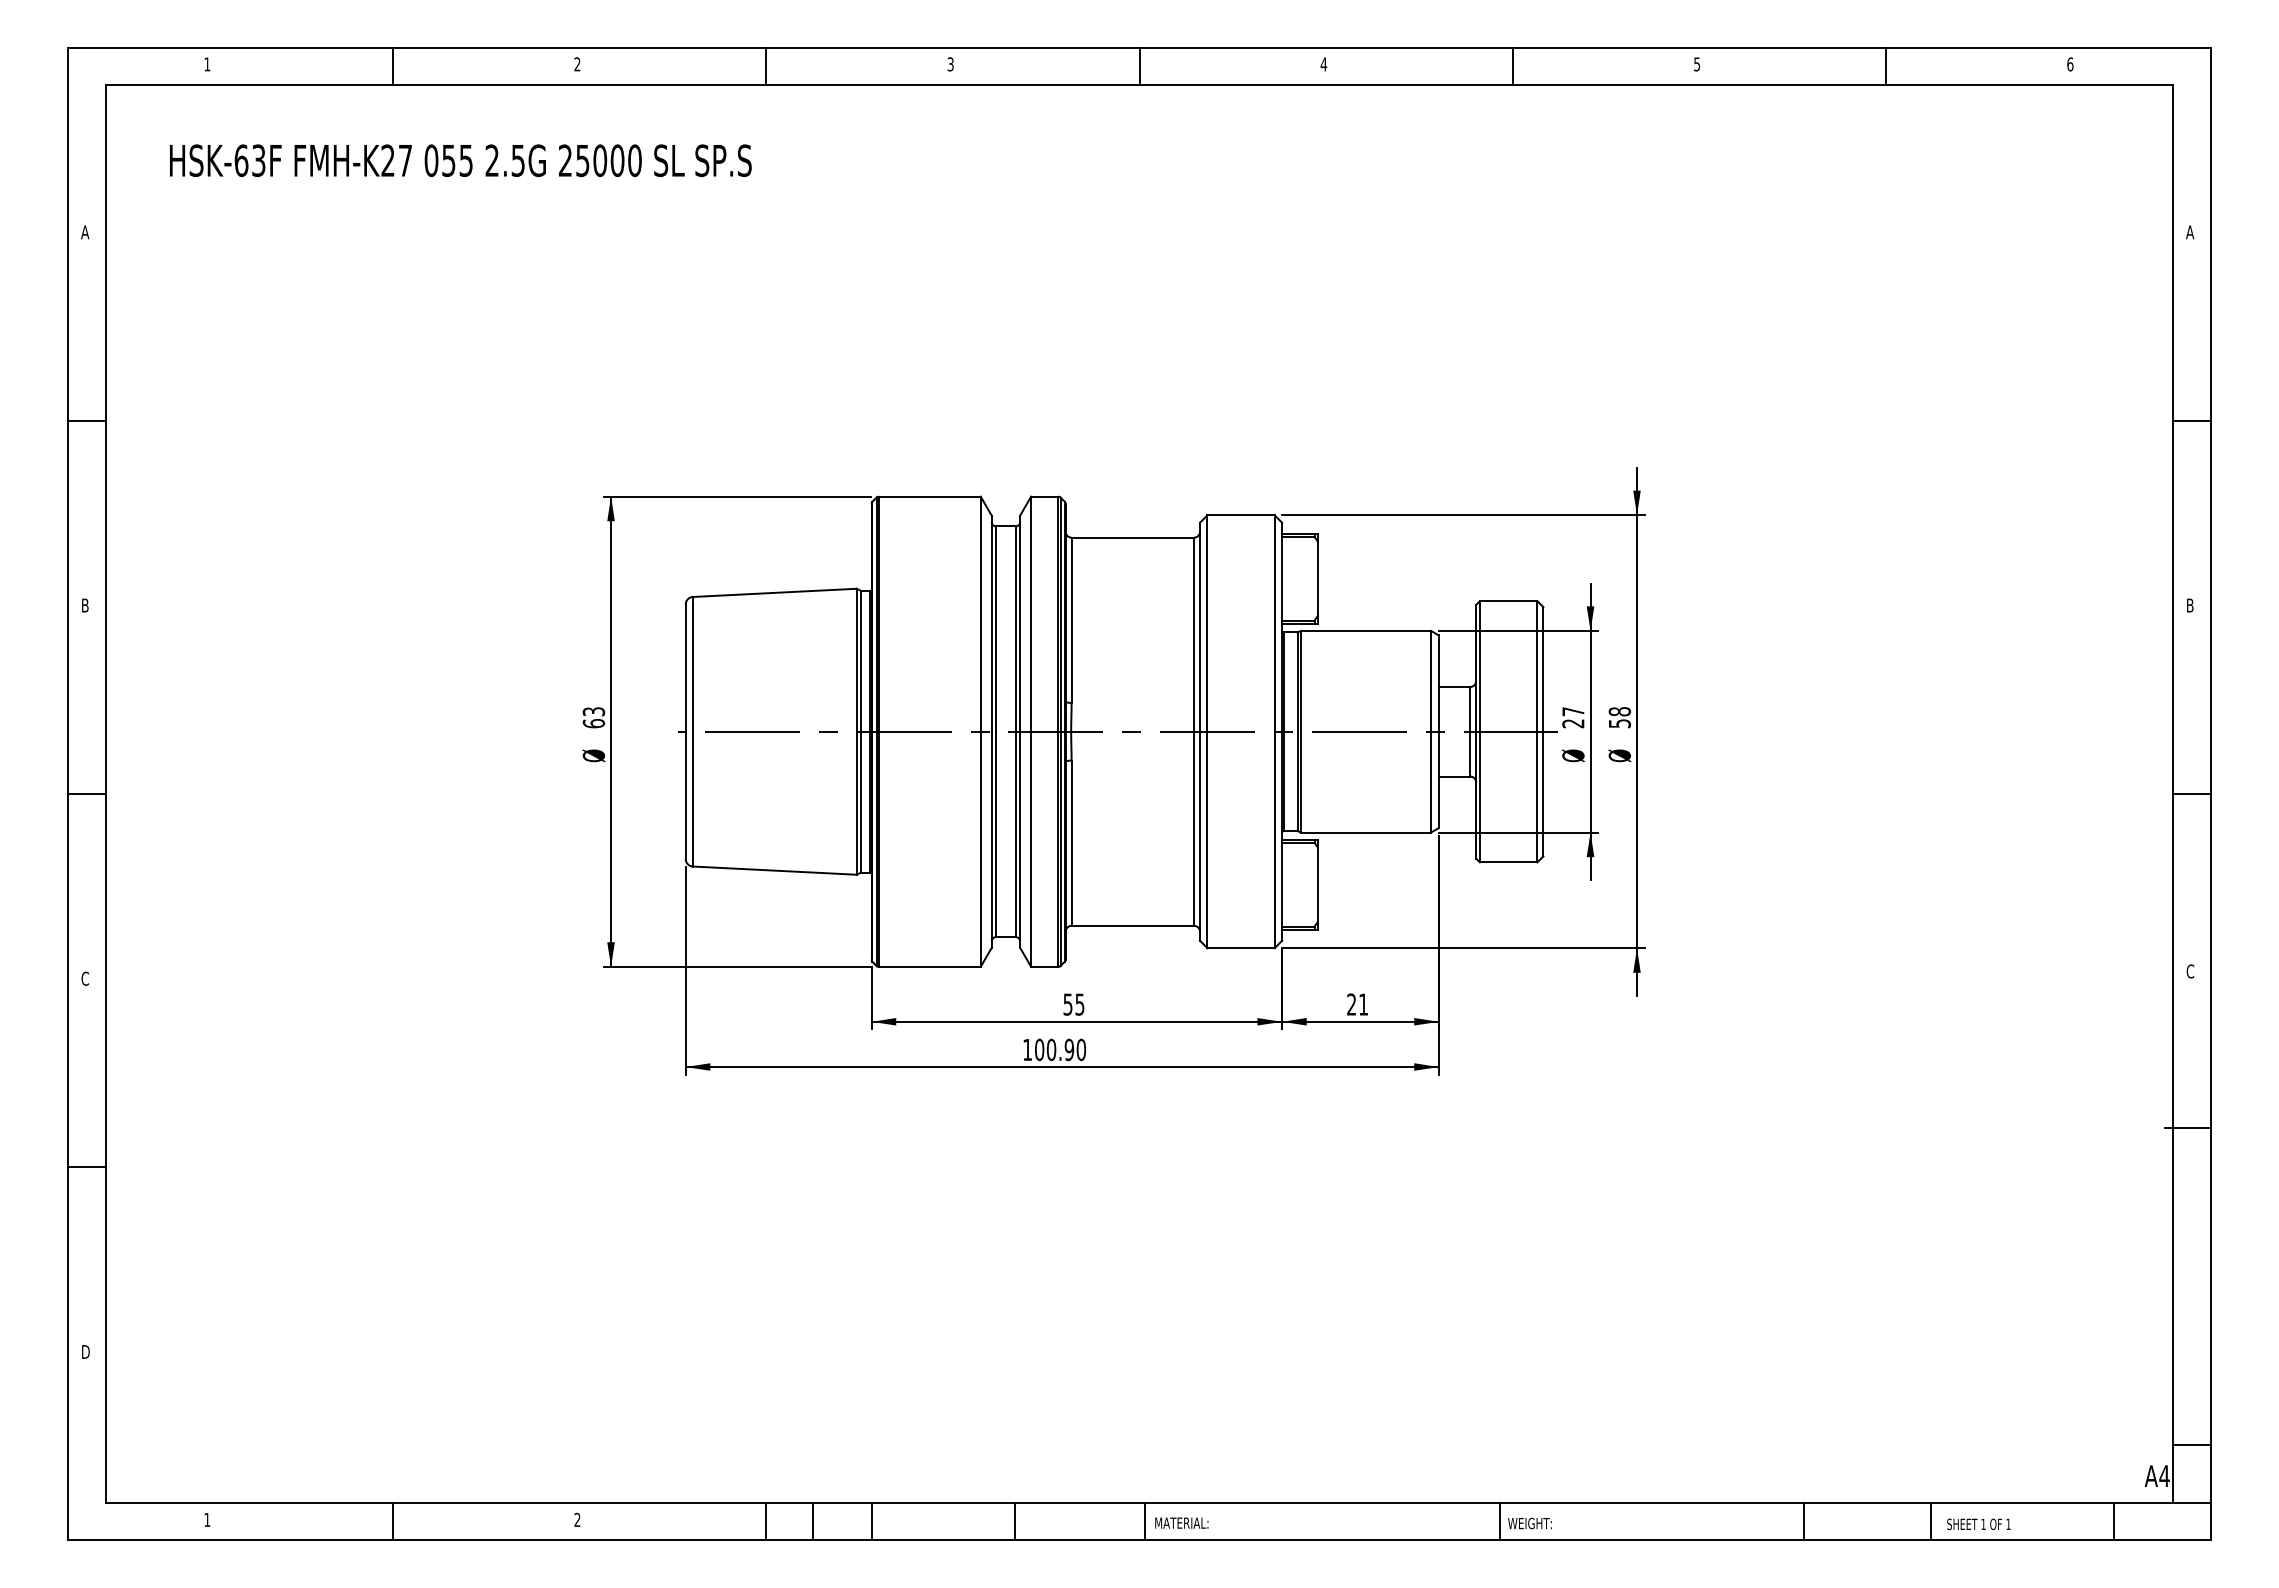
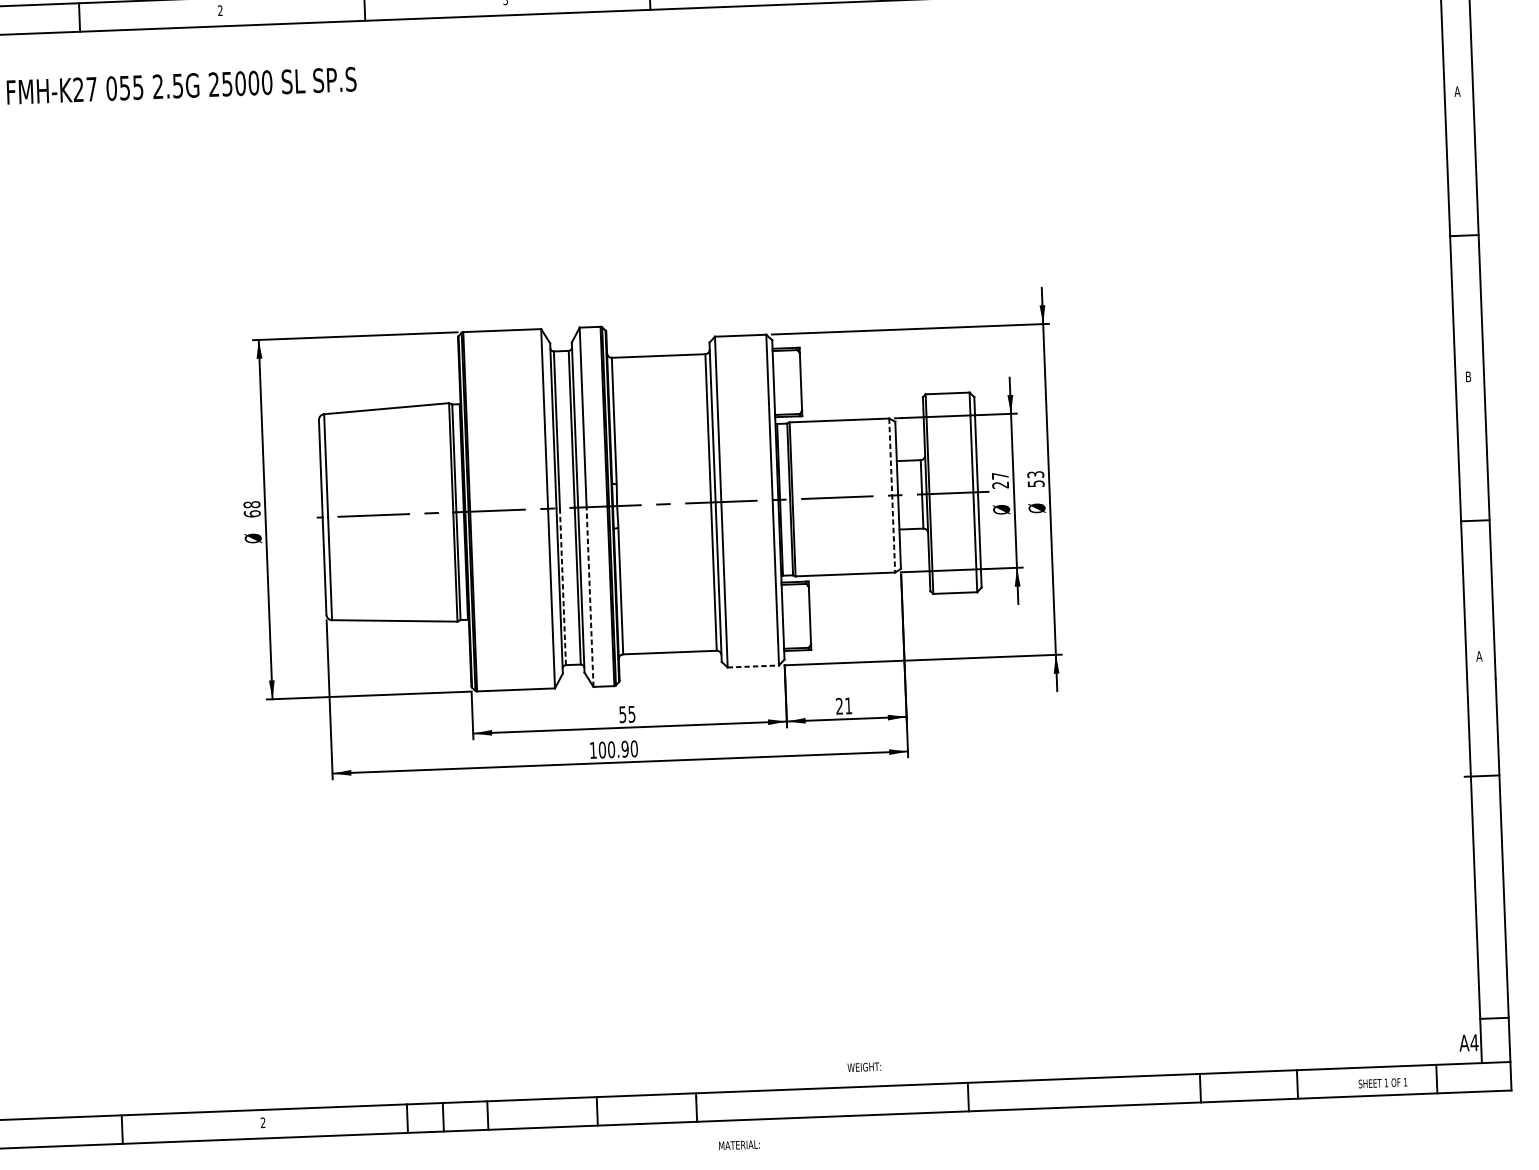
text: (593, 711) -> (251, 504), 63 -> 68
text: (1619, 711) -> (1035, 474), 58 -> 53
line: (1431, 731) -> (892, 495), solid -> dashed
line: (996, 834) -> (563, 586), solid -> dashed
line: (1031, 849) -> (590, 597), solid -> dashed
line: (1241, 948) -> (753, 666), solid -> dashed
text: (2190, 971) -> (1479, 656), C -> A
text: (1181, 1522) -> (739, 1144), moved
text: (1529, 1523) -> (863, 1067), moved
text: (1978, 1524) -> (1382, 1083), moved

